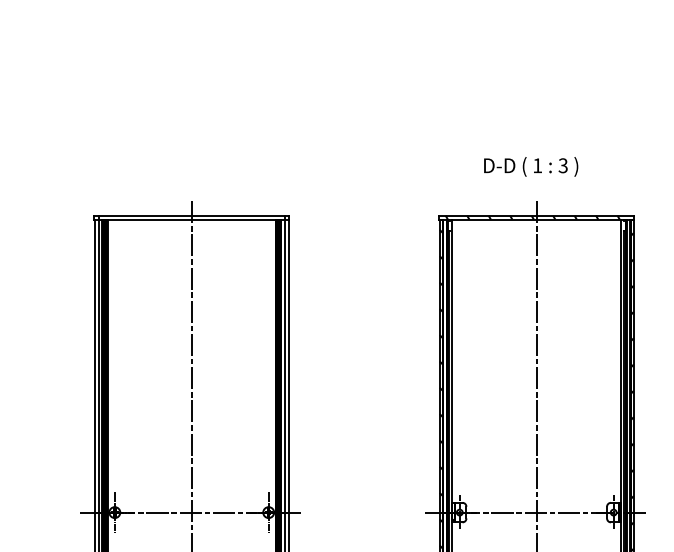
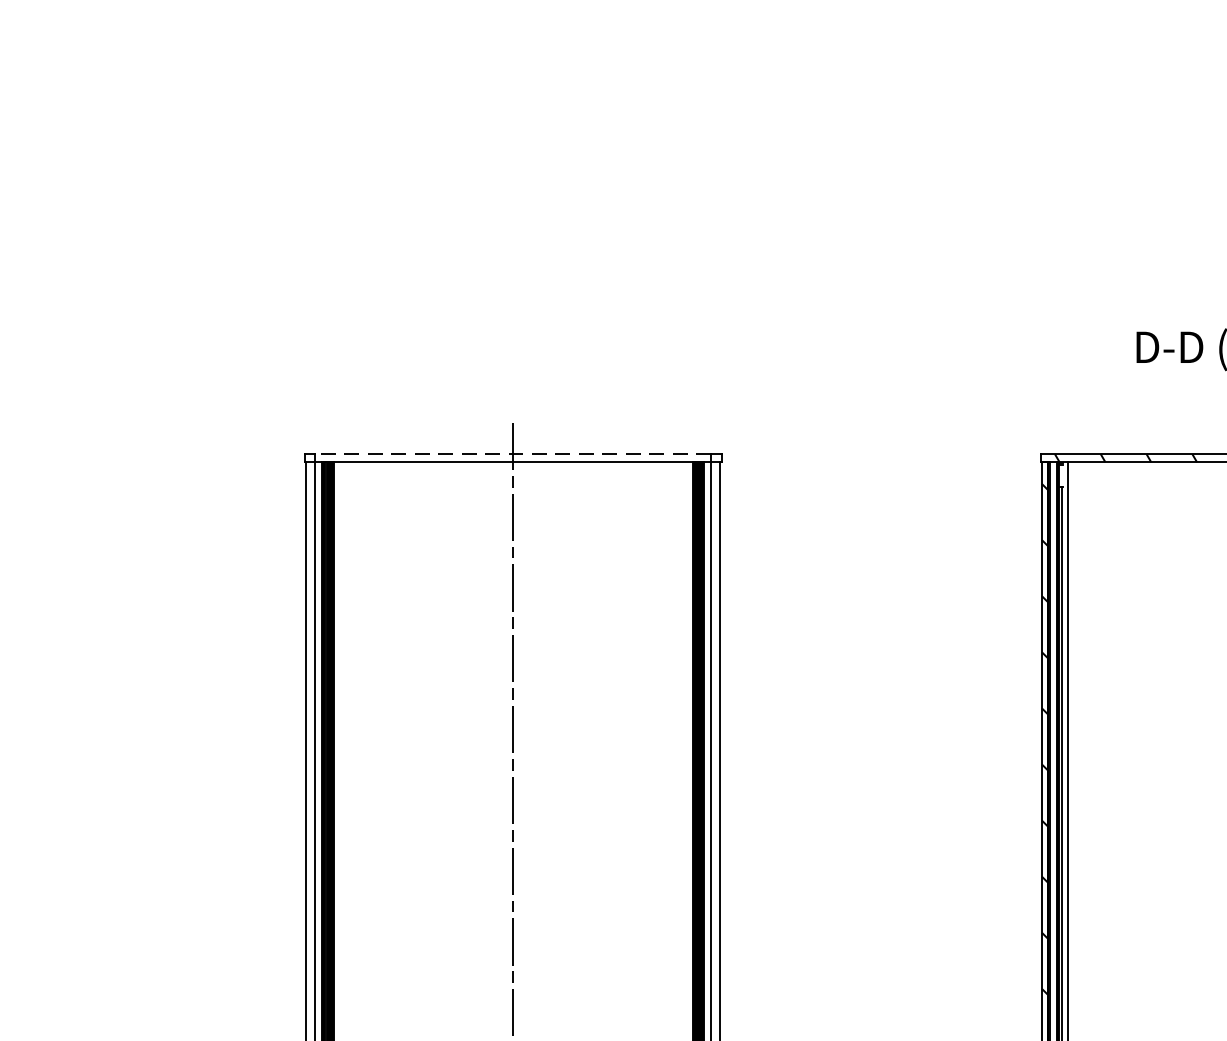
line: (191, 215) -> (512, 453), solid -> dashed

